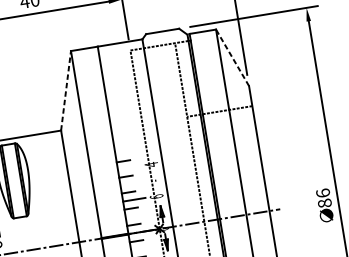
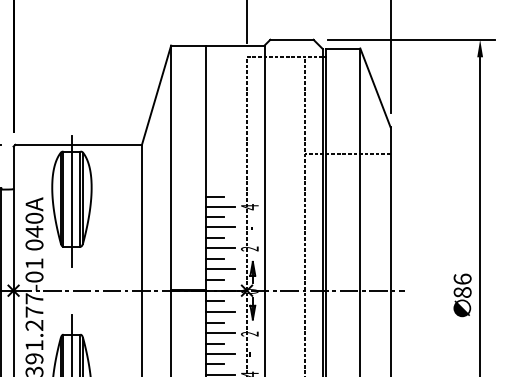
line: (232, 57) -> (375, 87), dashed -> solid
line: (66, 91) -> (156, 95), dashed -> solid
line: (128, 167) -> (220, 206), added
line: (14, 182) -> (71, 200), added
line: (131, 183) -> (220, 227), added
text: (156, 196) -> (249, 248), 6 -> 2
line: (136, 216) -> (220, 269), added
line: (142, 249) -> (220, 312), added

